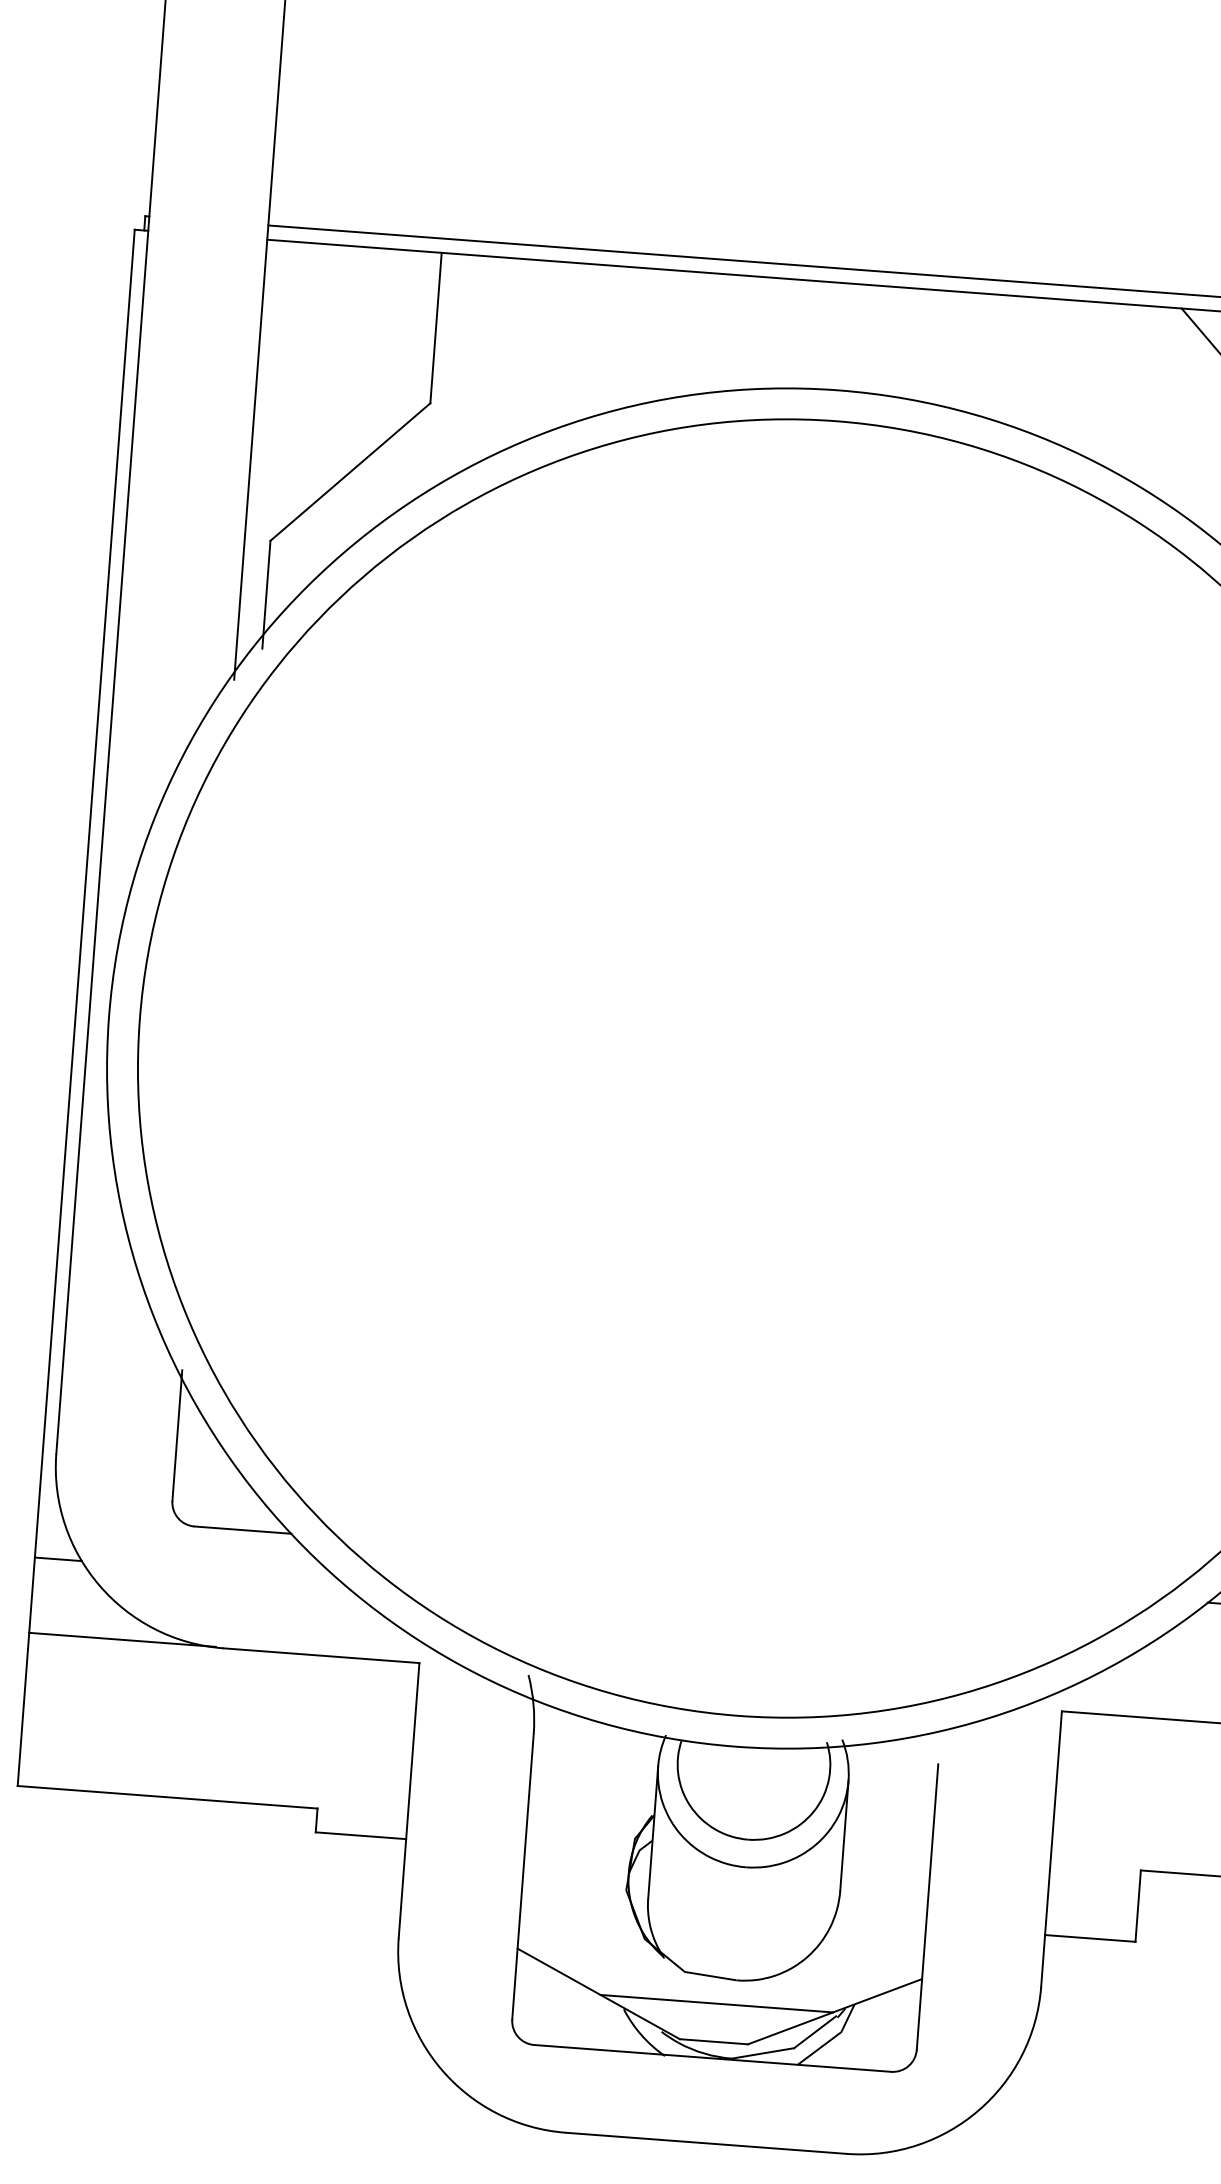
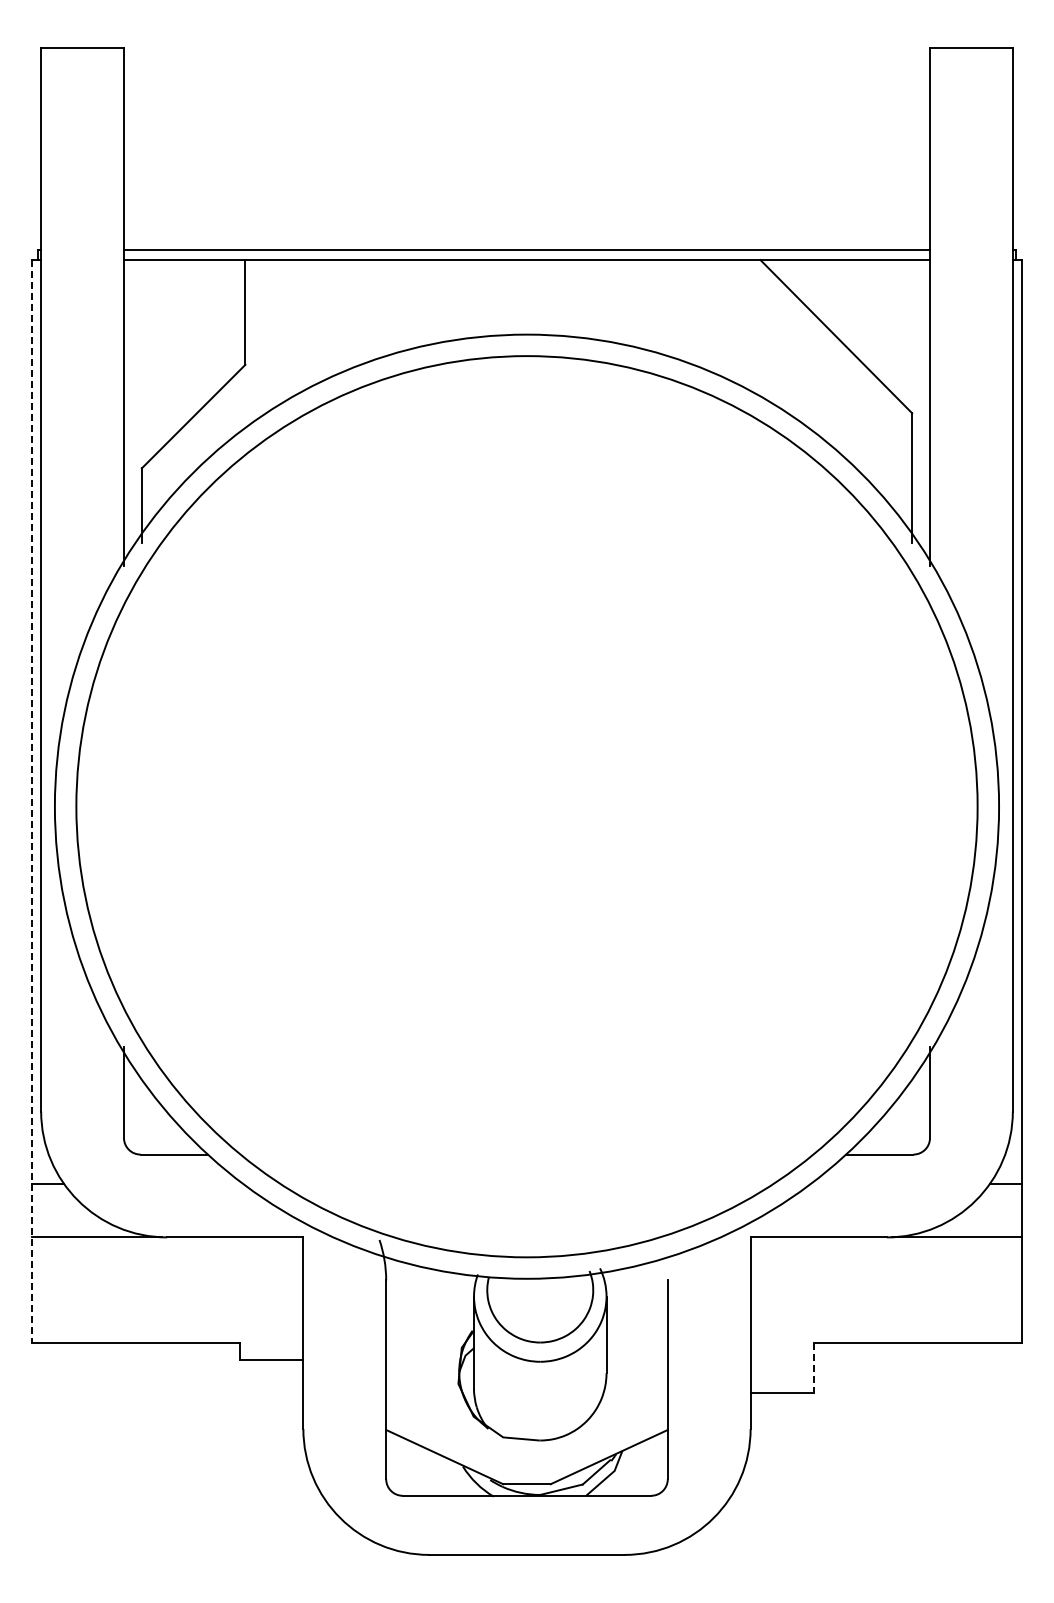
line: (75, 1007) -> (31, 801), solid -> dashed
line: (1138, 1906) -> (813, 1368), solid -> dashed
line: (716, 2003) -> (526, 1457), removed

